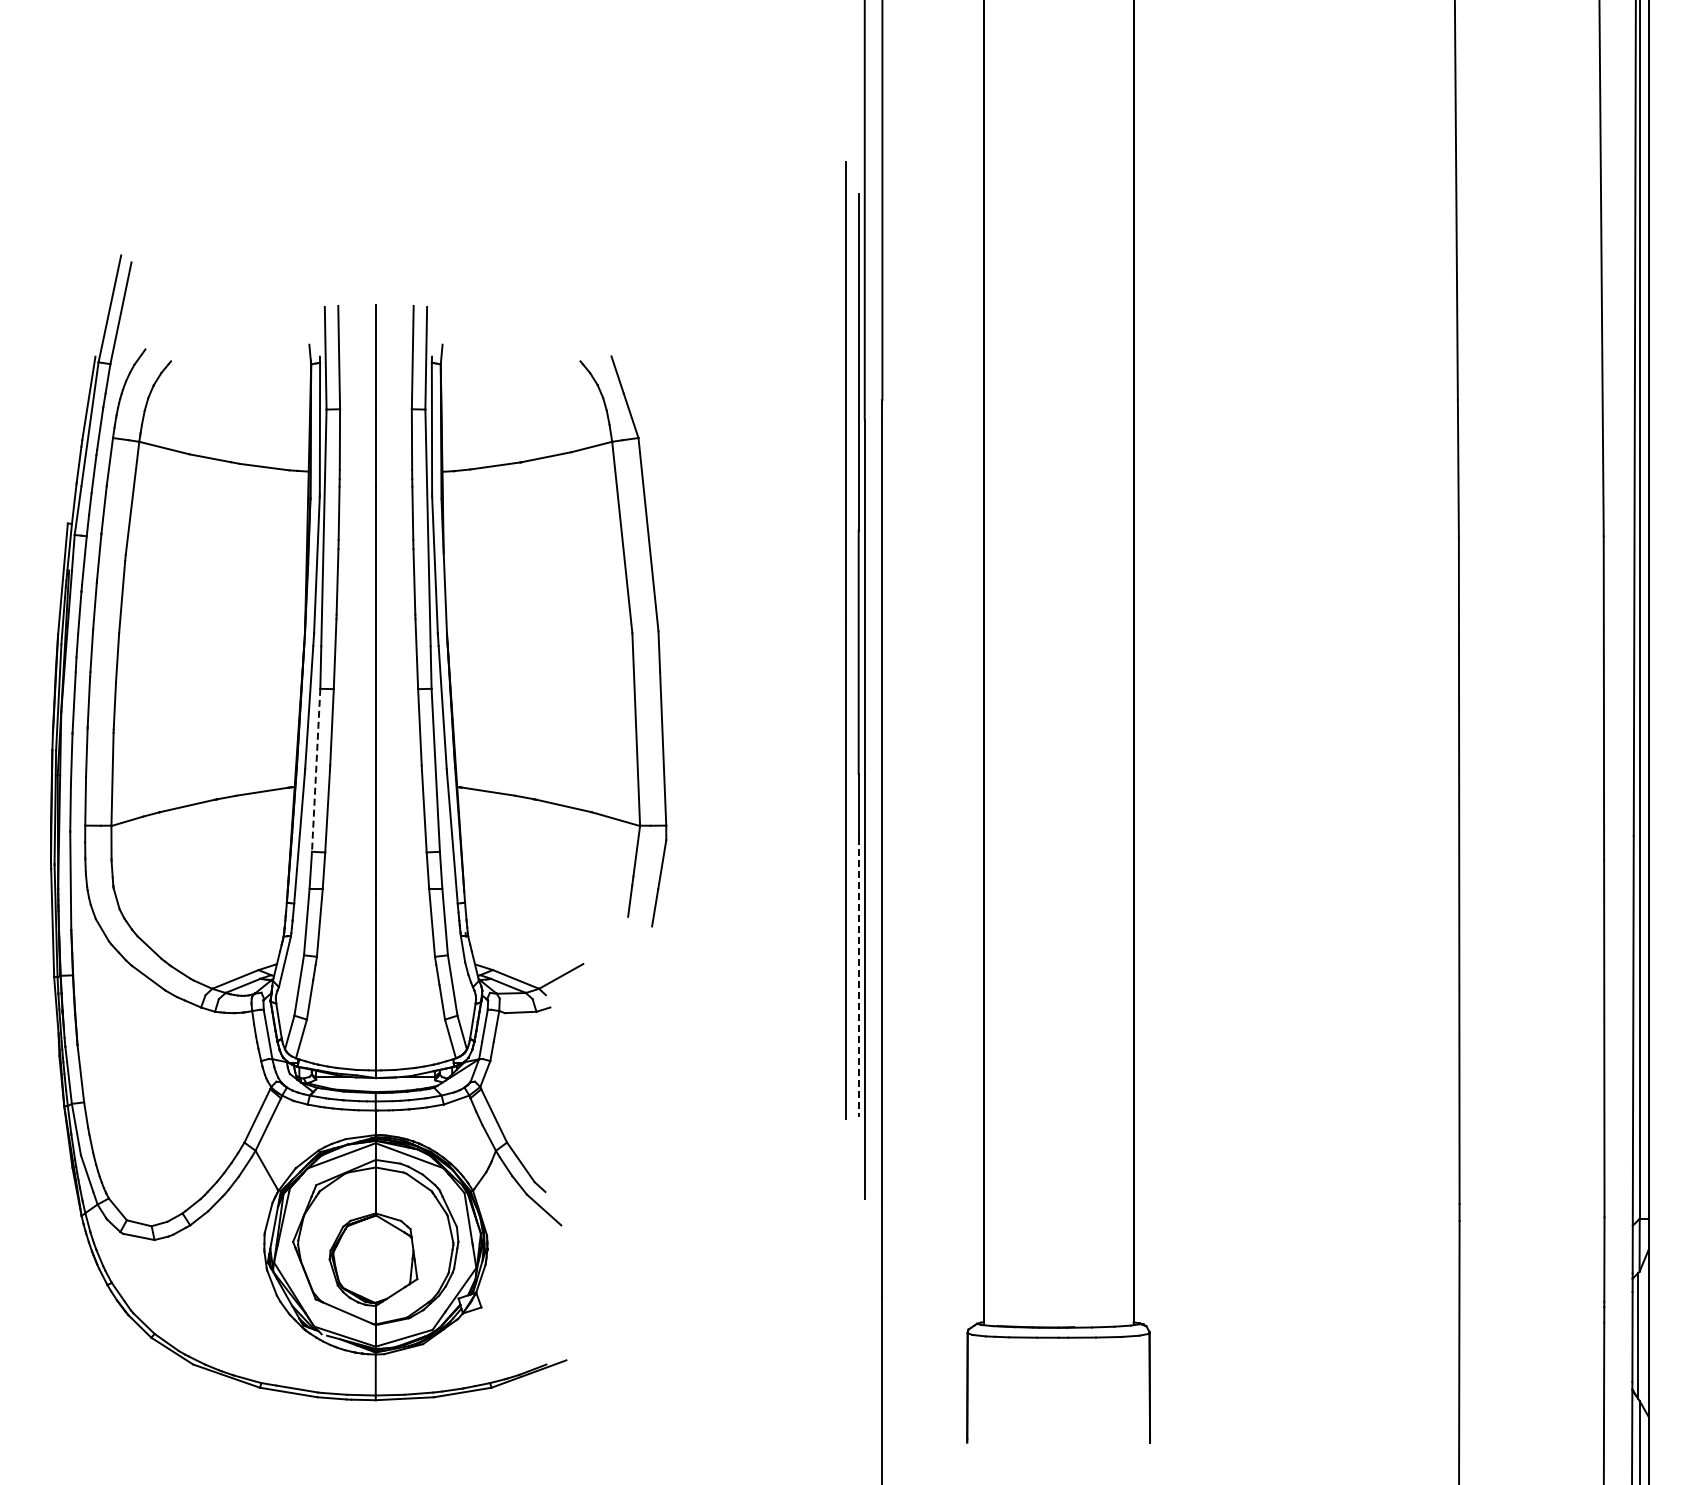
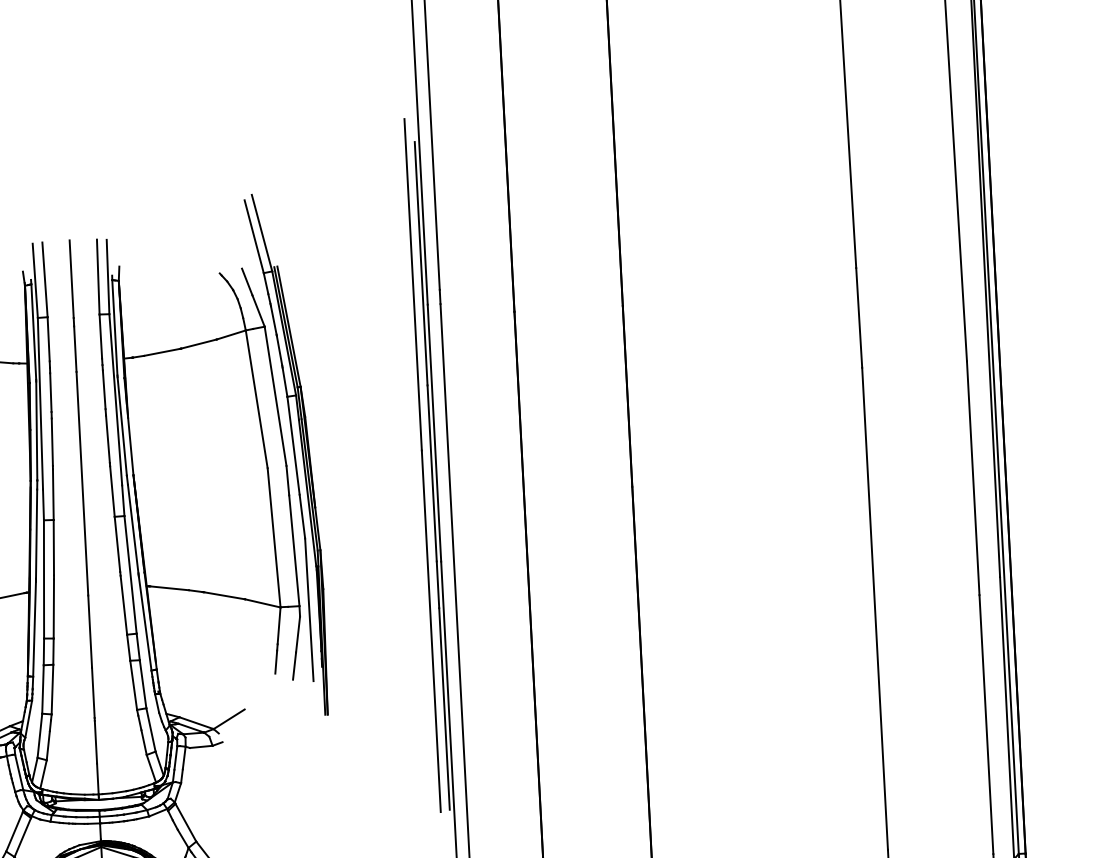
part: (669, 615) -> (293, 453), added
line: (316, 770) -> (44, 579), dashed -> solid
line: (858, 978) -> (444, 709), dashed -> solid

